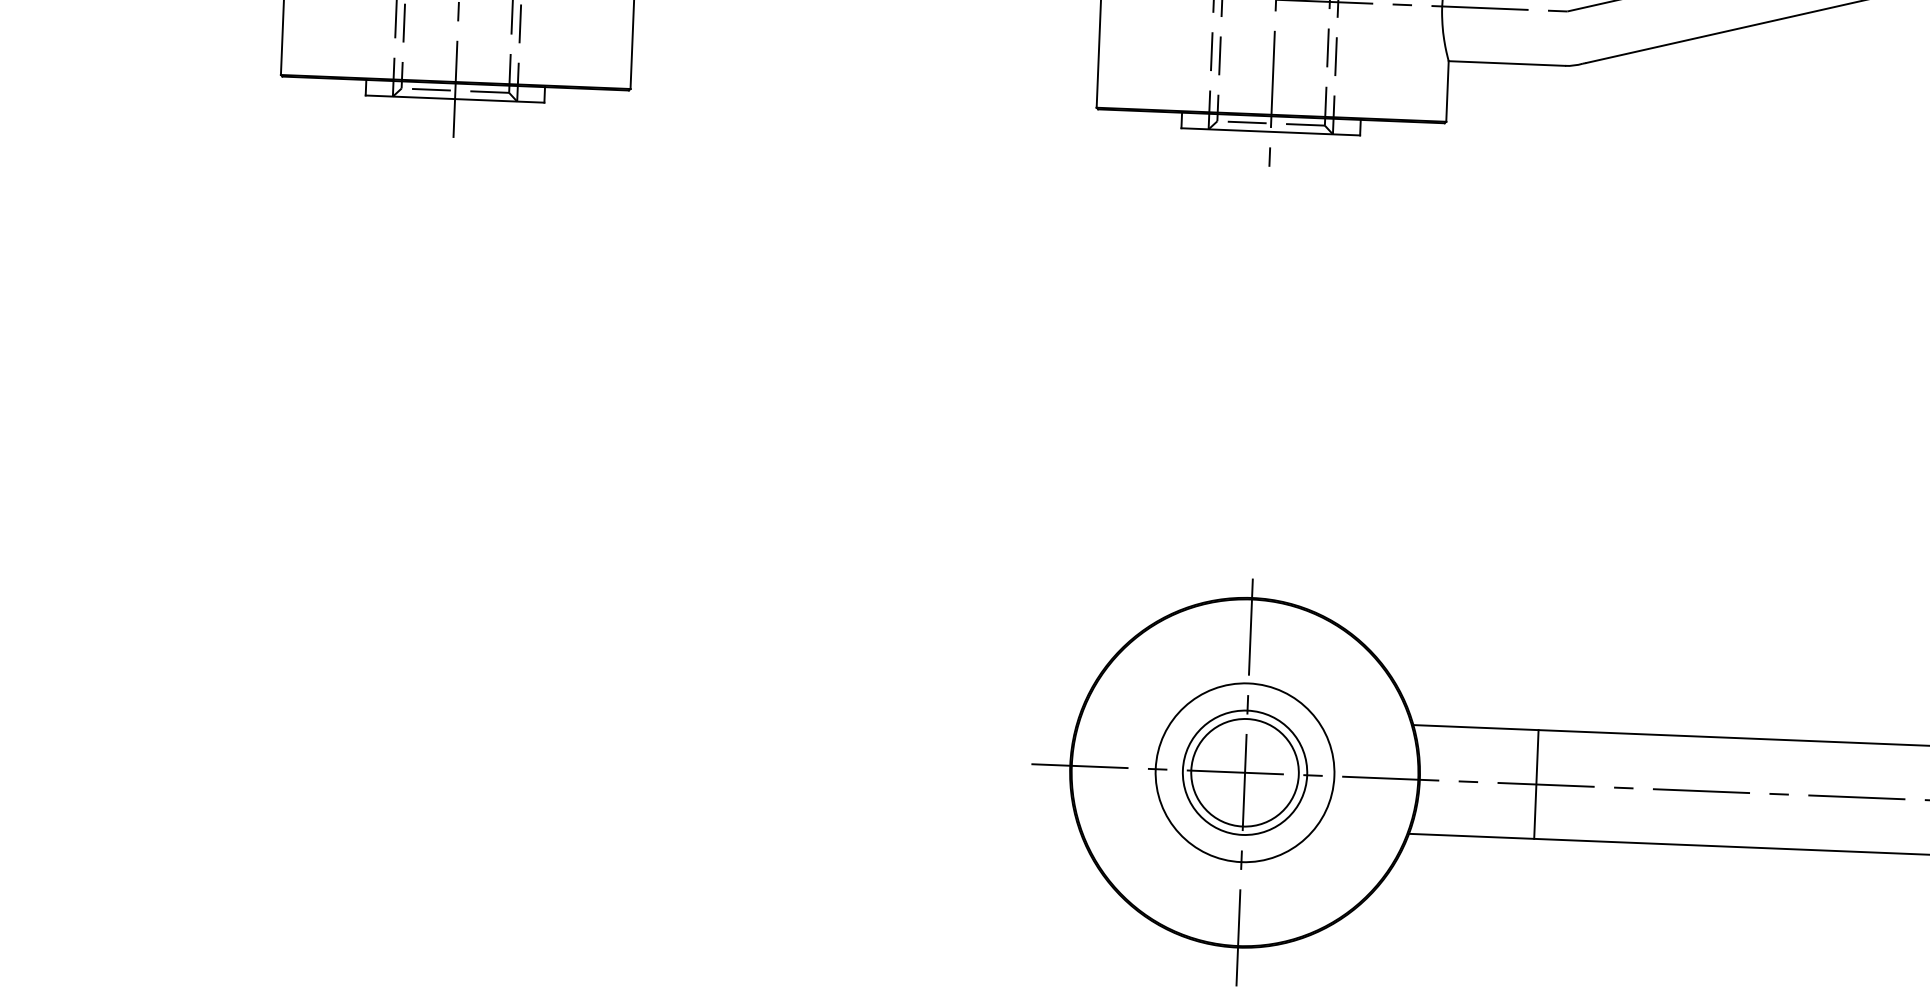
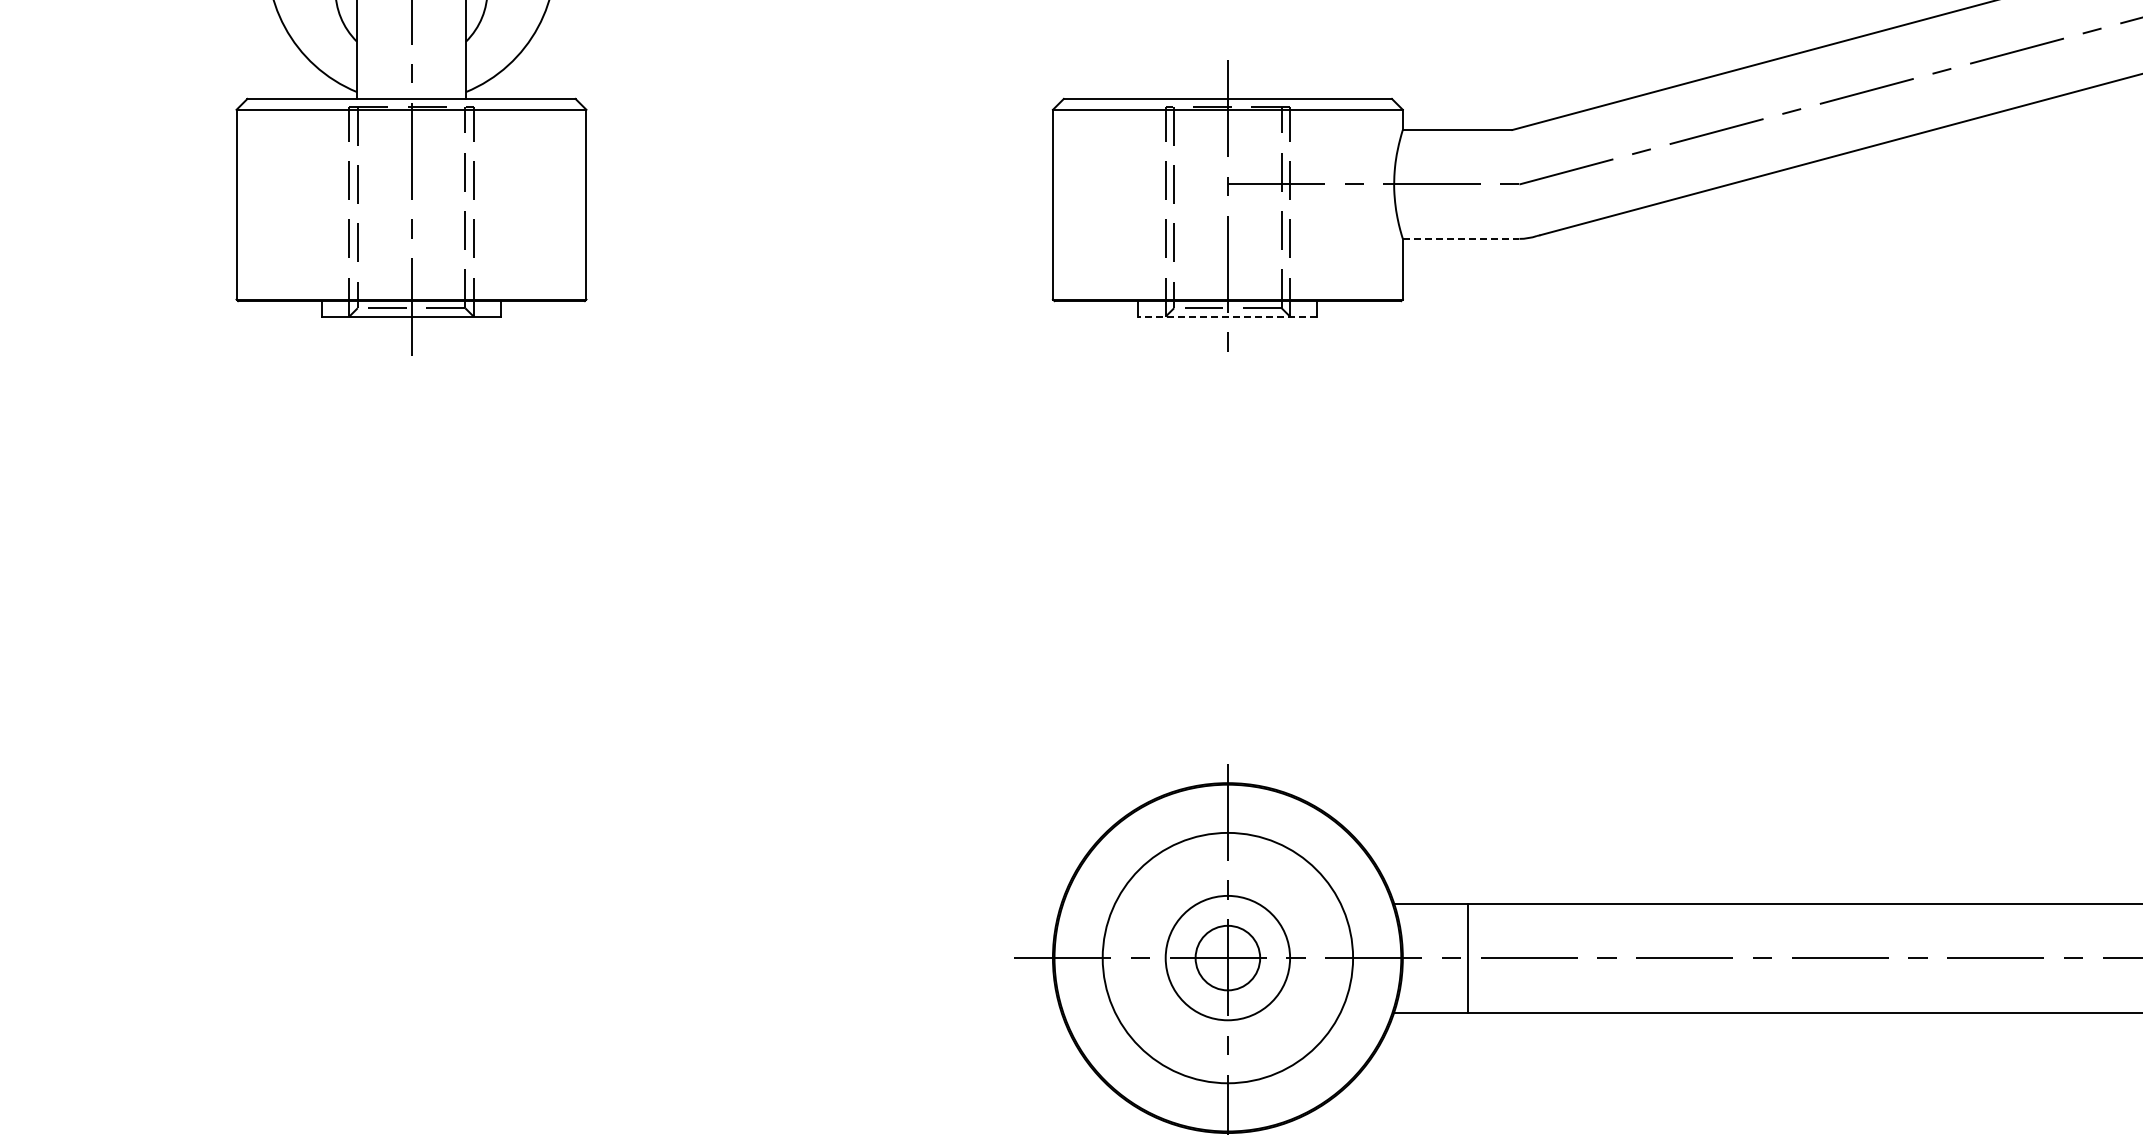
line: (1507, 63) -> (1461, 238), solid -> dashed
line: (1270, 131) -> (1227, 316), solid -> dashed
circle: (1244, 772) -> (1227, 957), size x0.6
circle: (1244, 772) -> (1227, 957), size x1.4
line: (1536, 783) -> (1468, 957), moved

